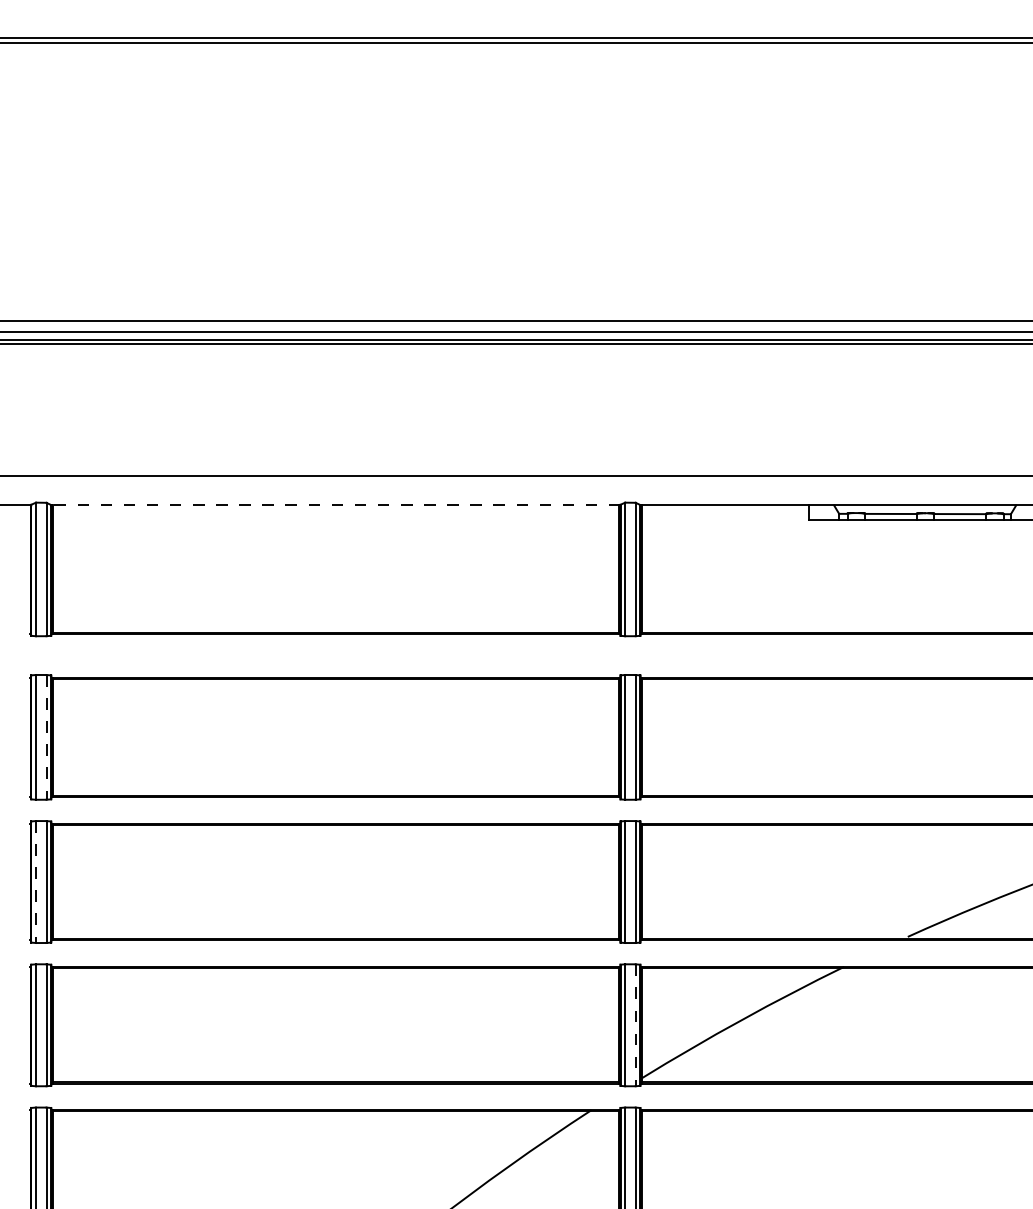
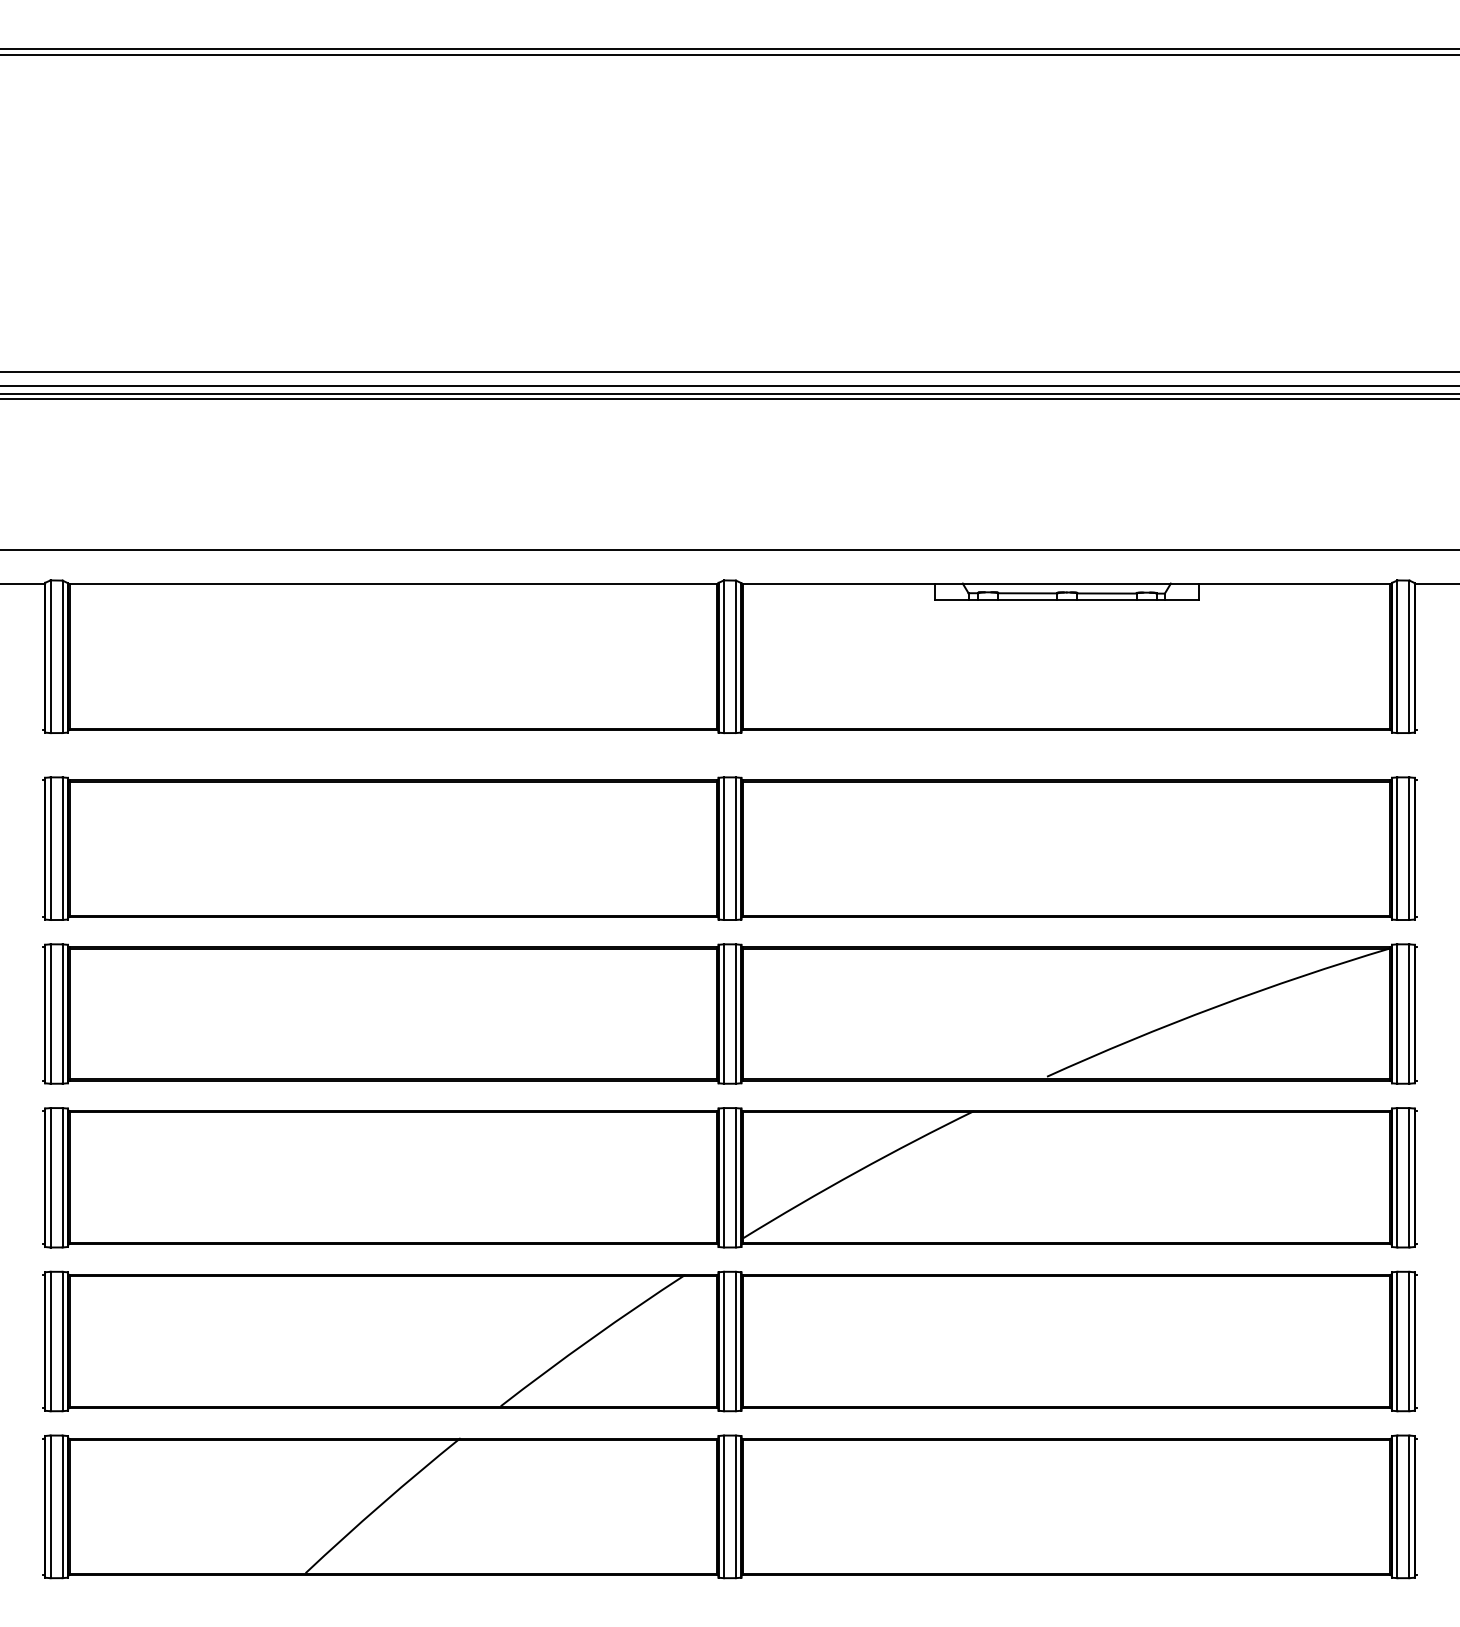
line: (335, 505) -> (392, 583), dashed -> solid
line: (46, 738) -> (62, 849), dashed -> solid
line: (35, 882) -> (50, 1014), dashed -> solid
line: (636, 1025) -> (736, 1177), dashed -> solid

